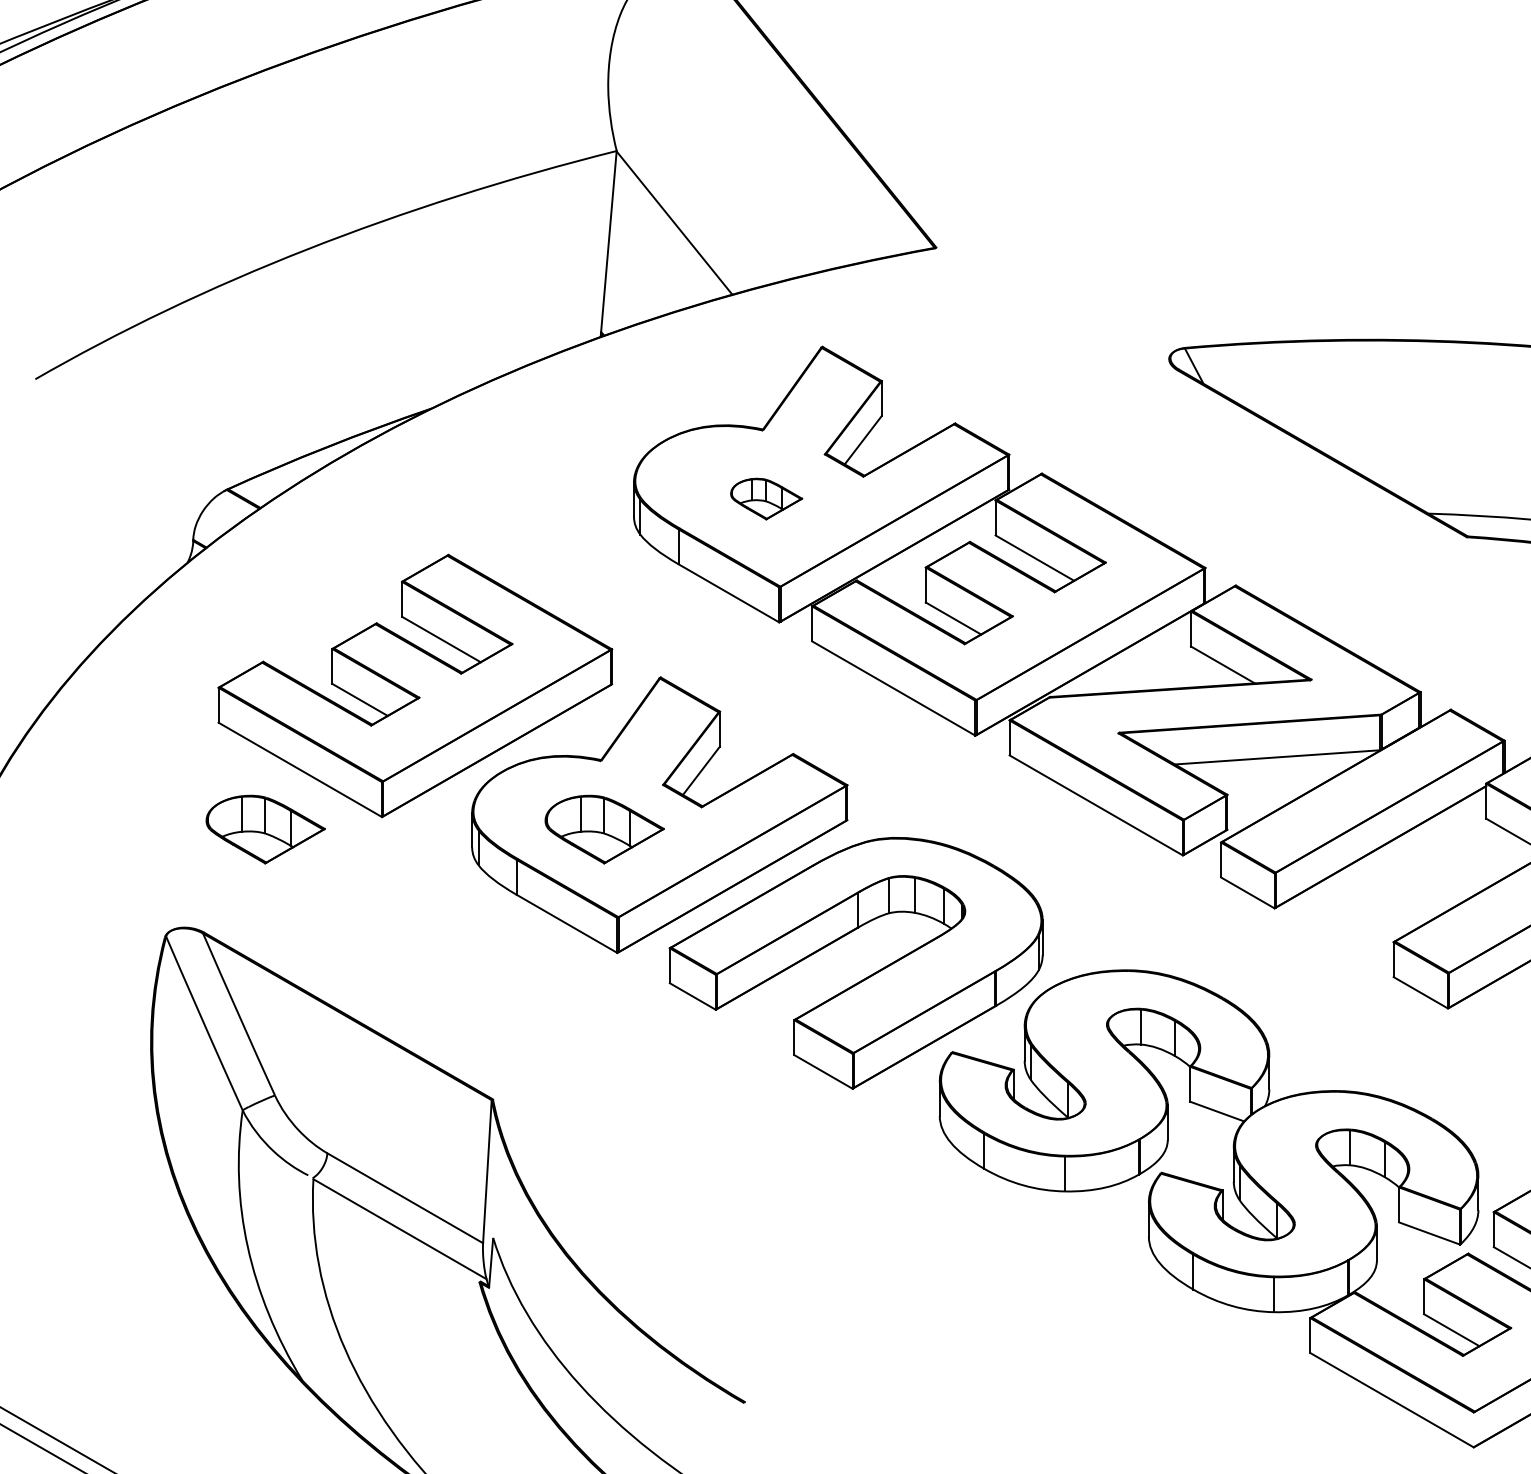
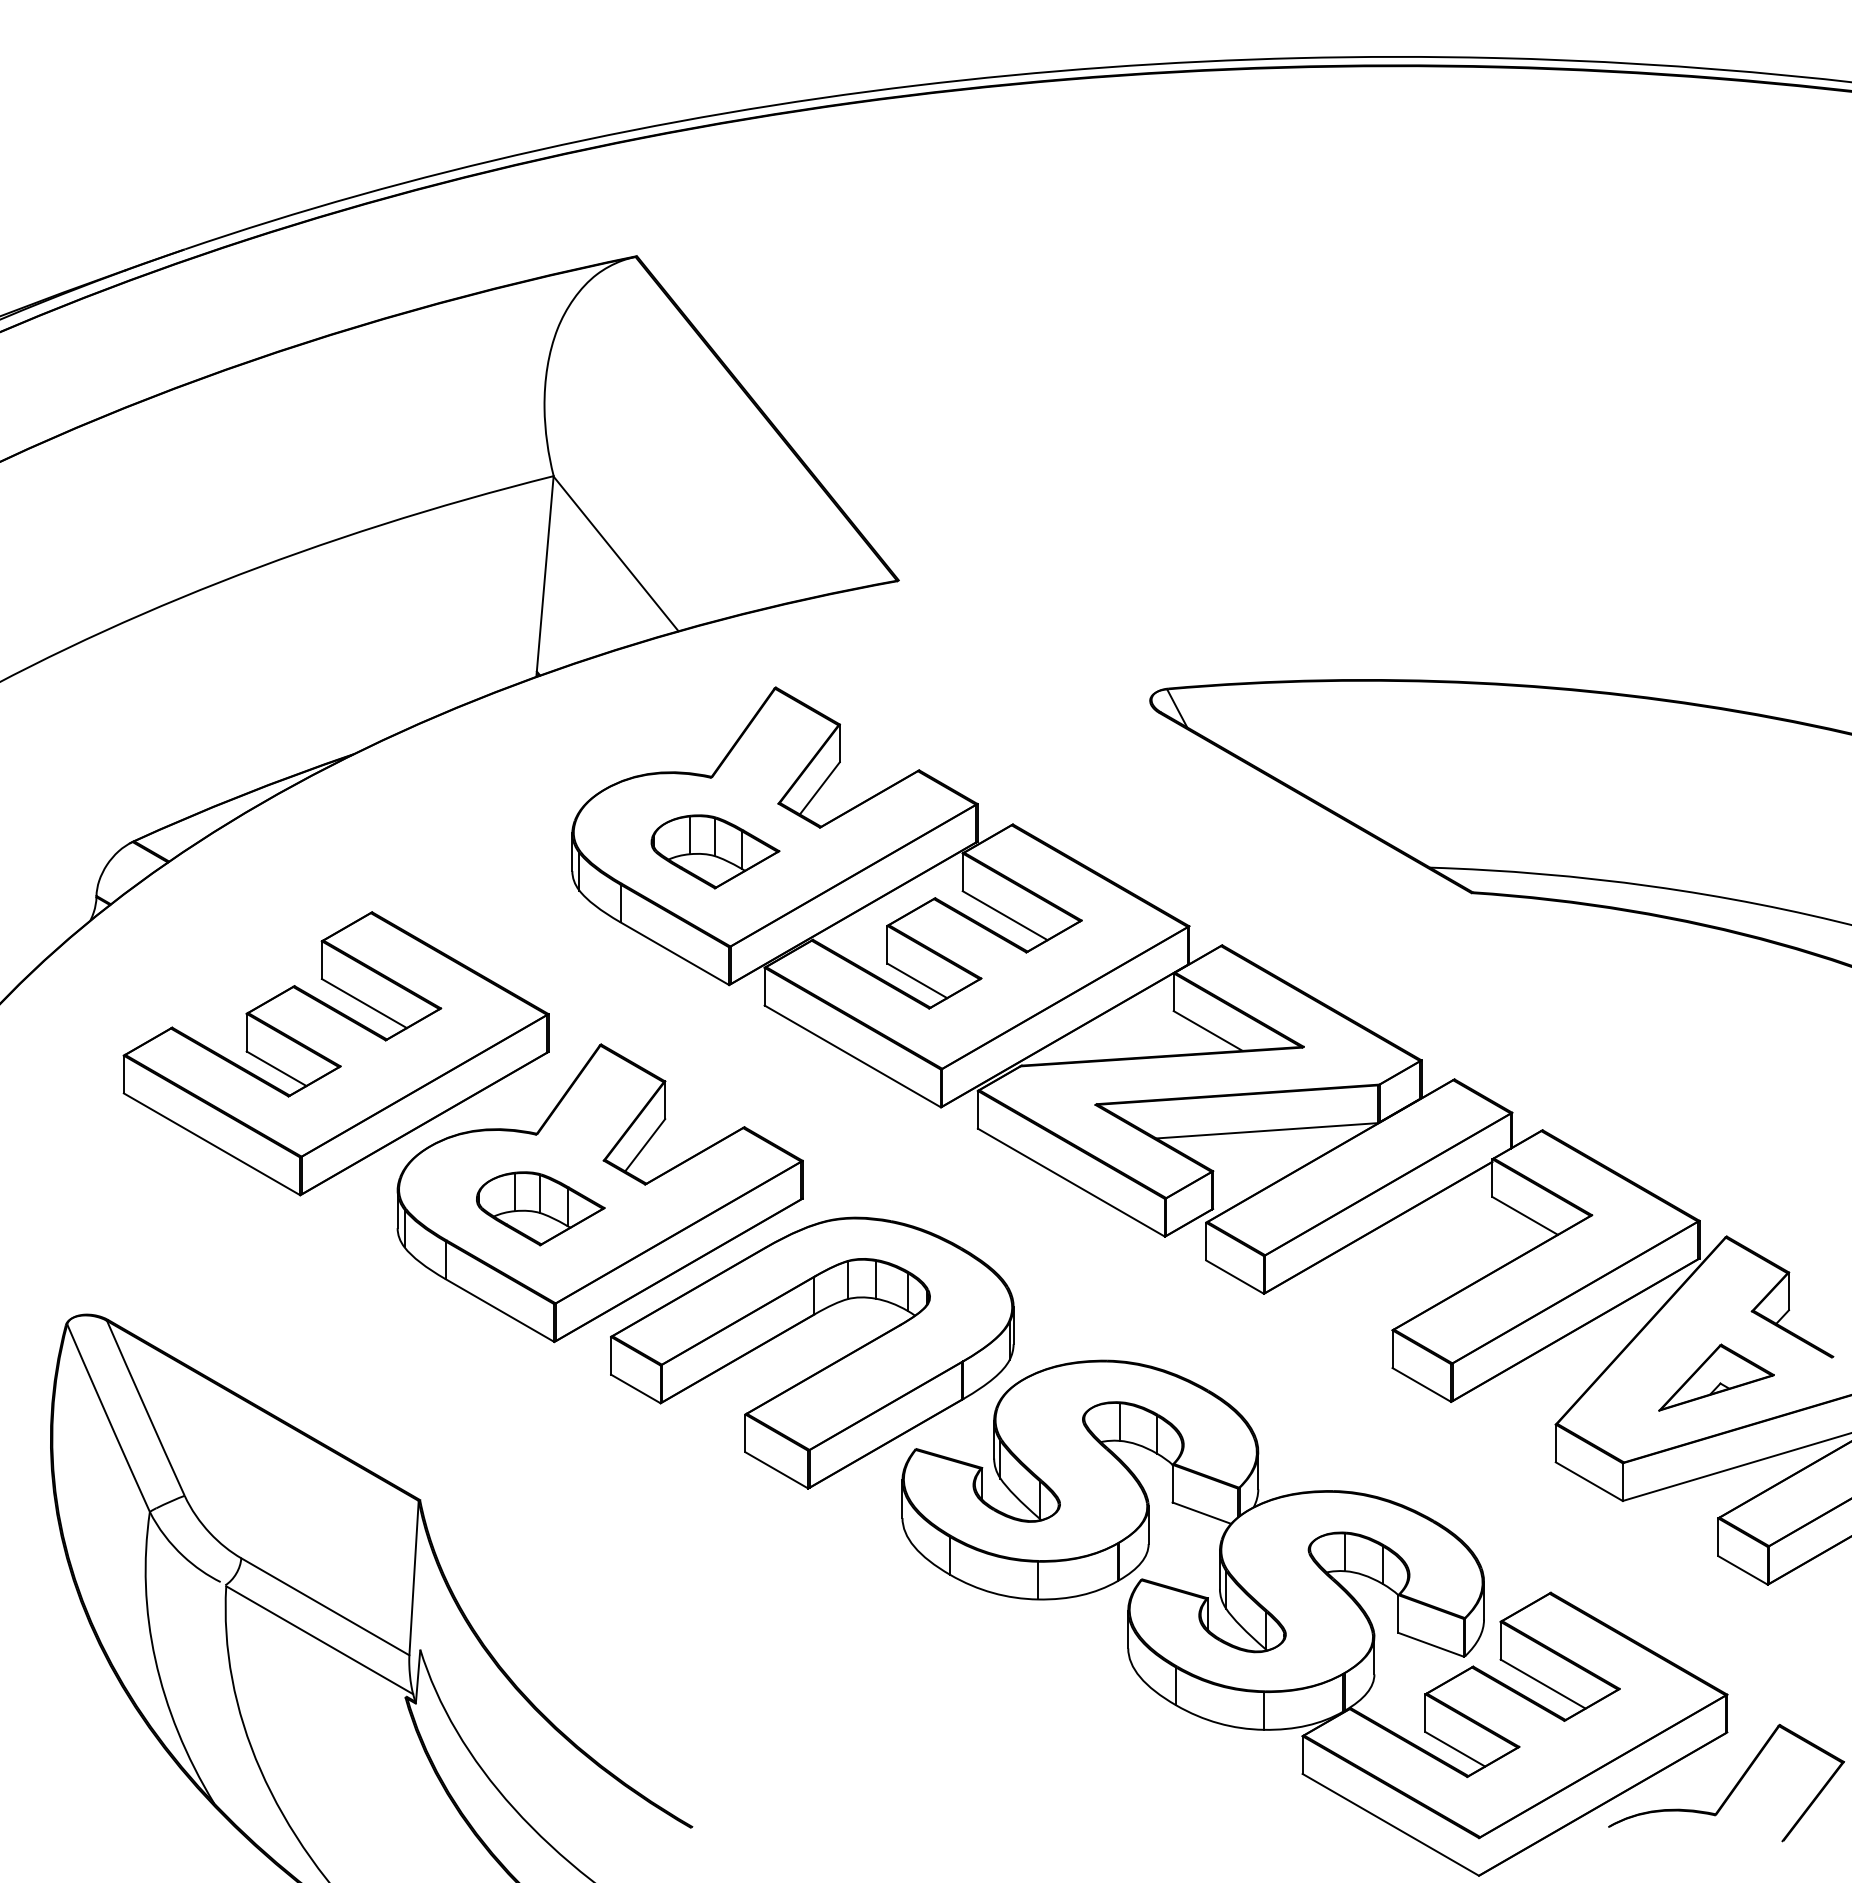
part: (766, 498) -> (715, 851), size x1.67
part: (265, 829) -> (174, 1208), removed

